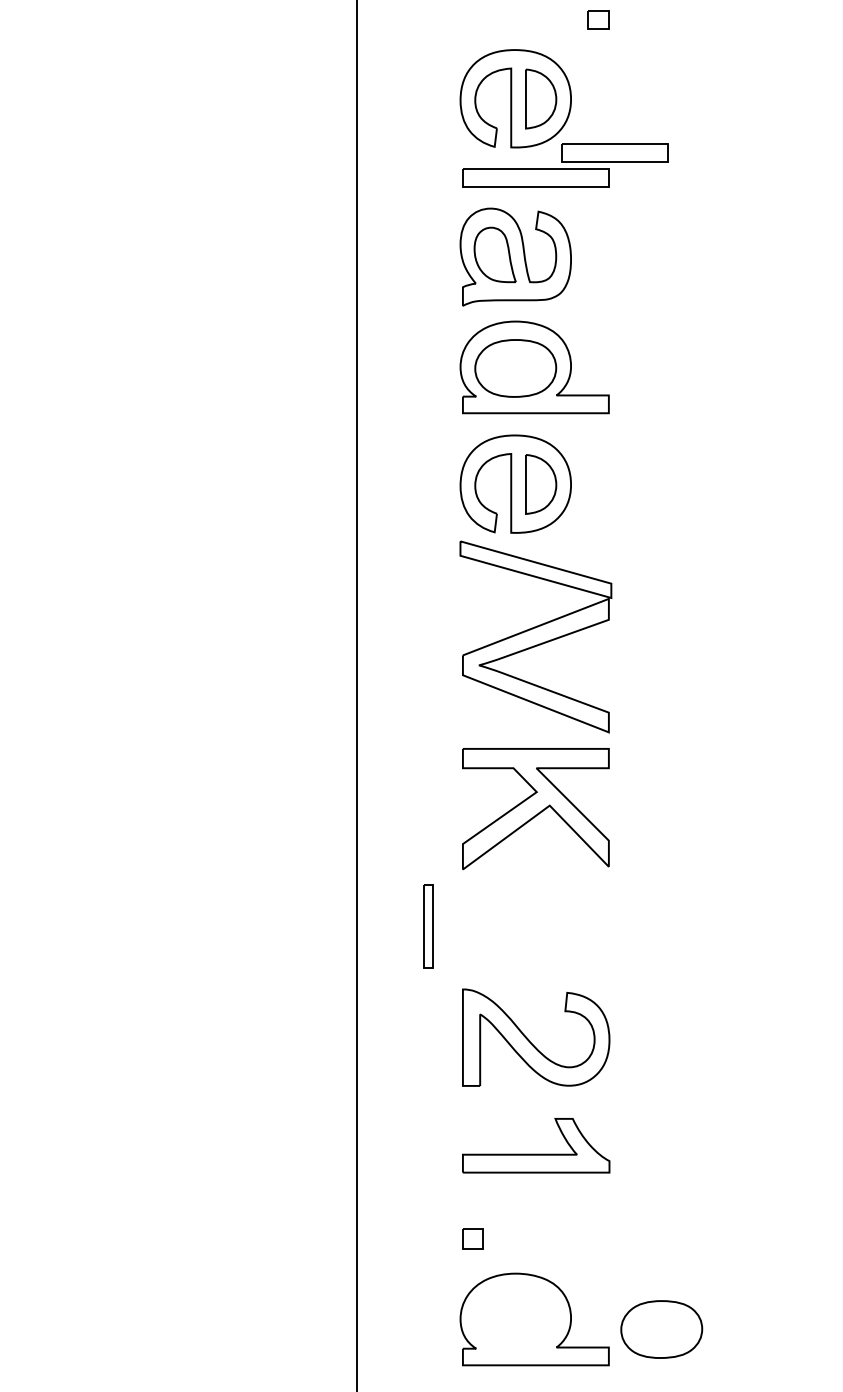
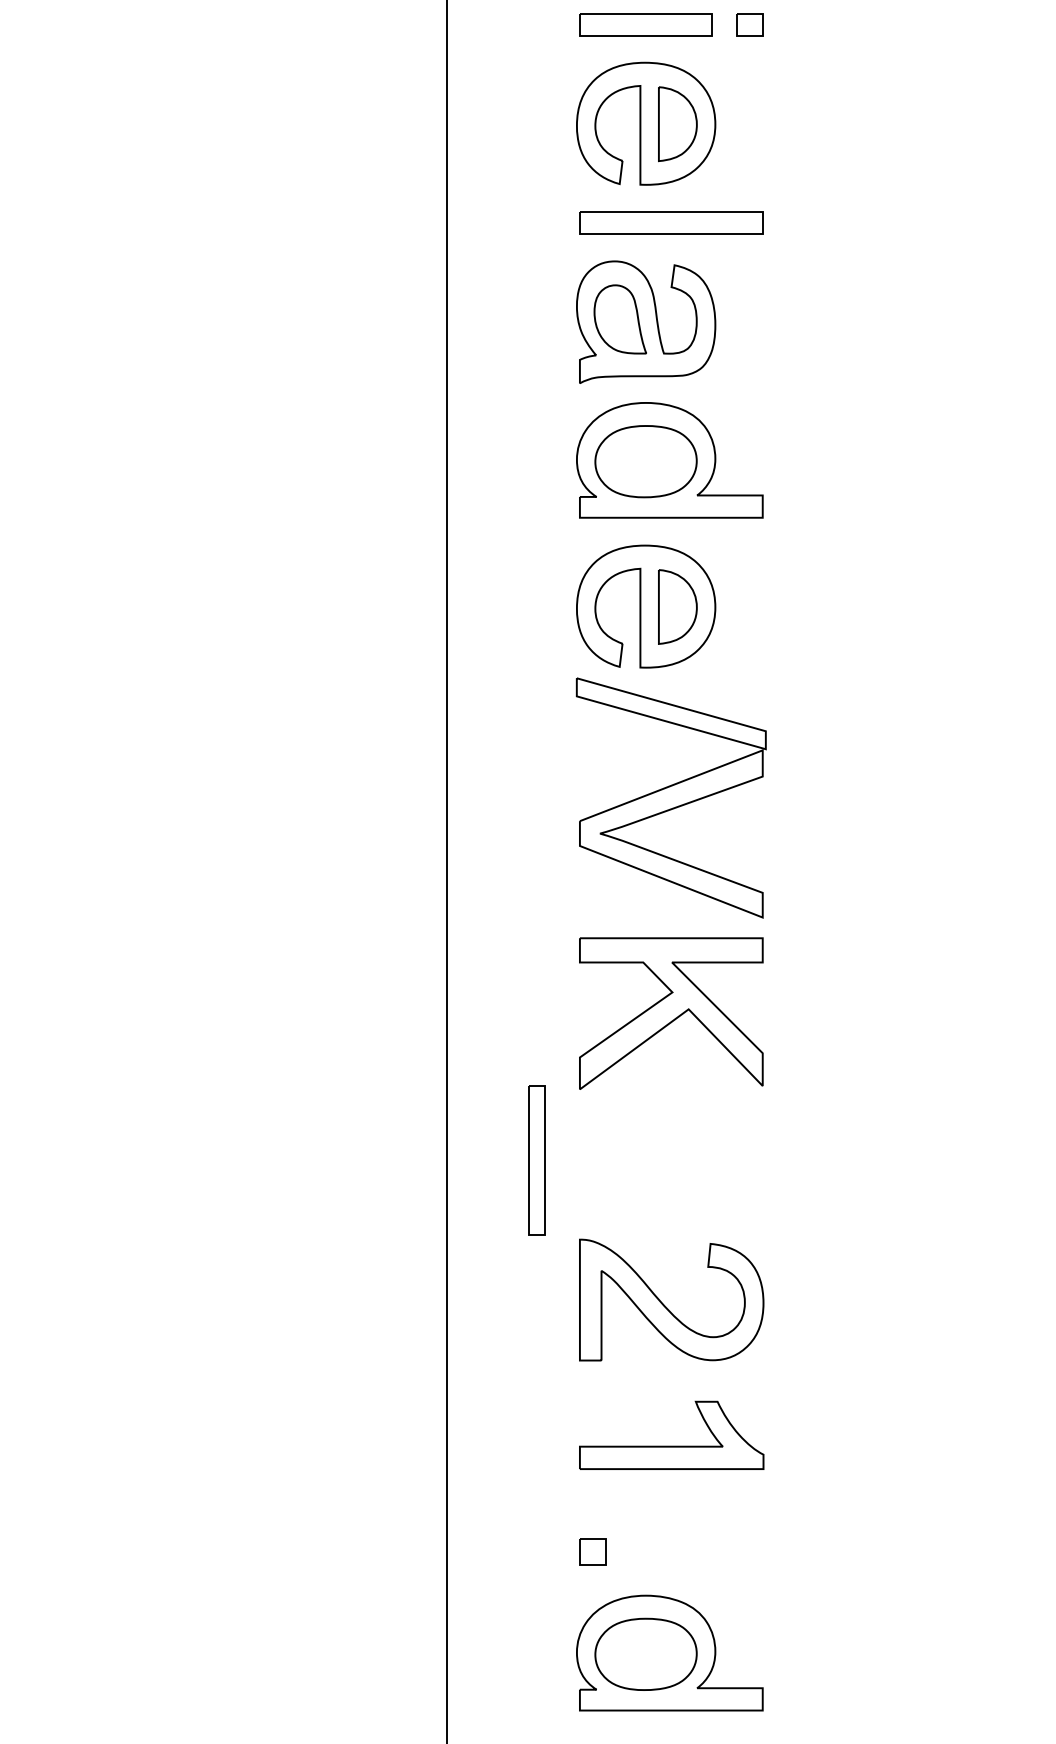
part: (614, 152) -> (645, 24), moved
part: (428, 926) -> (536, 1160), size x1.43
part: (661, 1329) -> (645, 1654), moved

